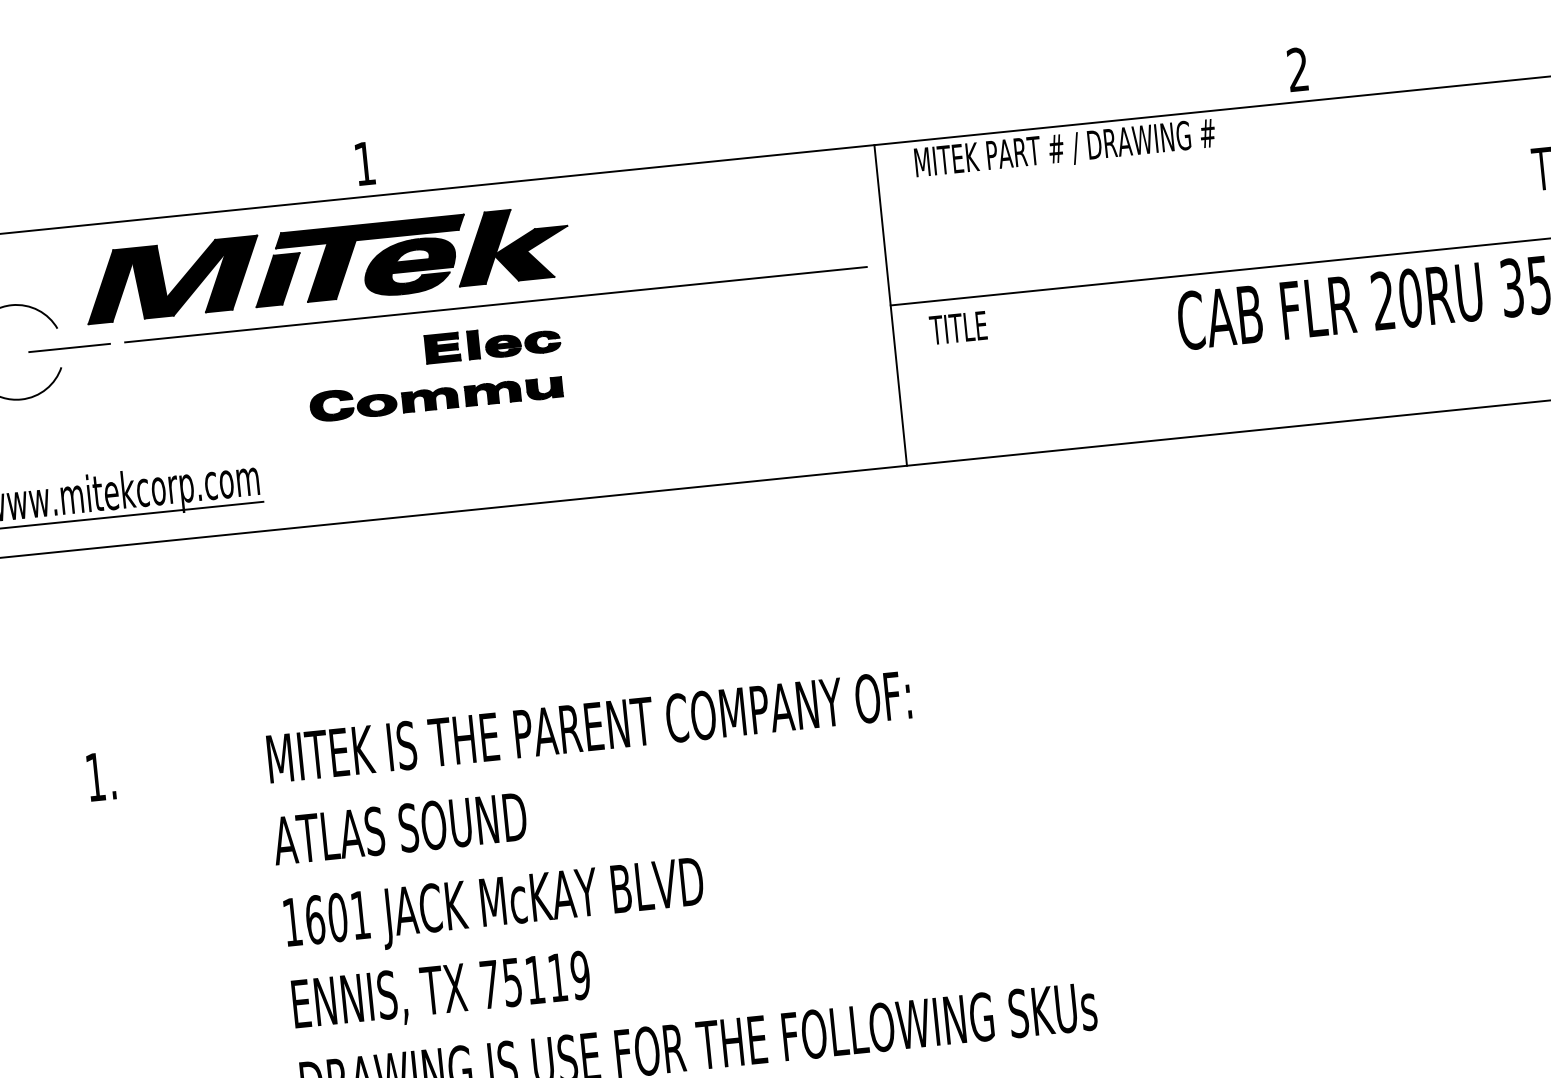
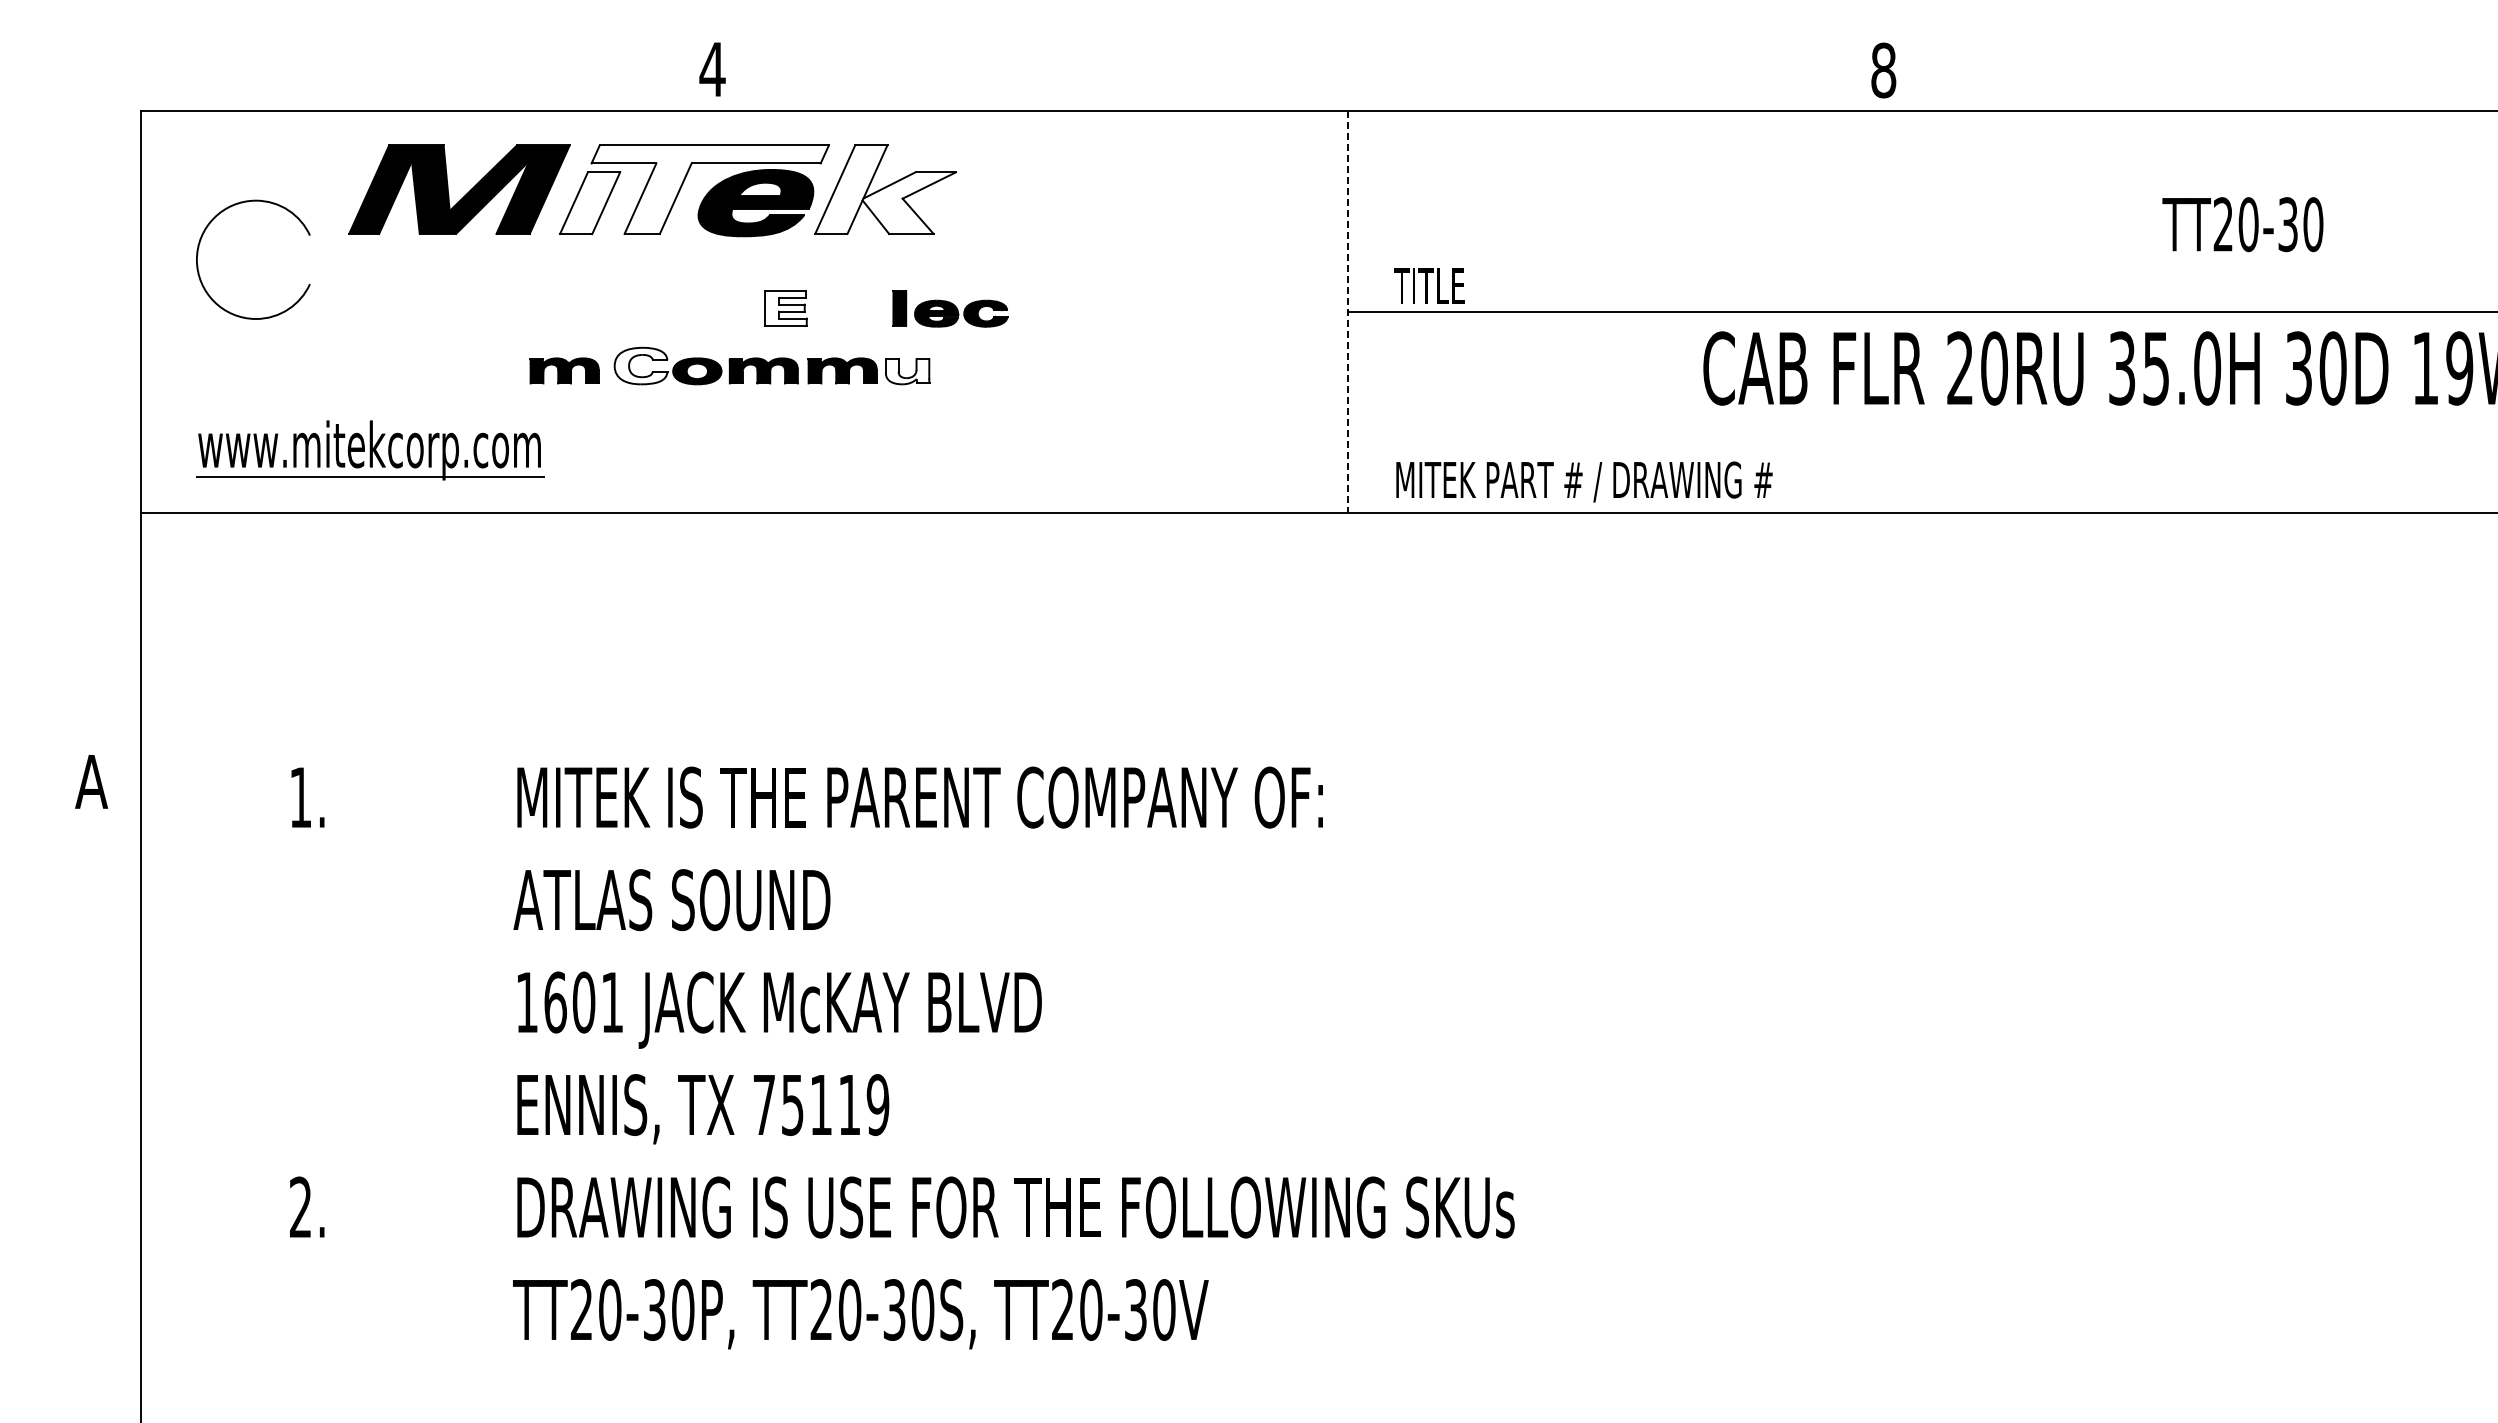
text: (1297, 69) -> (1883, 70), 2 -> 8
text: (1065, 148) -> (1584, 481), moved
text: (364, 163) -> (712, 69), 1 -> 4
fill: (512, 245) -> (885, 189), removed
fill: (372, 259) -> (709, 189), removed
fill: (278, 279) -> (590, 202), removed
line: (495, 305) -> (857, 261), removed
line: (890, 305) -> (1347, 312), solid -> dashed
text: (958, 327) -> (1429, 285), moved
part: (514, 341) -> (950, 308), moved
line: (69, 348) -> (322, 261), removed
fill: (442, 348) -> (785, 308), removed
fill: (544, 388) -> (907, 371), removed
fill: (331, 405) -> (640, 365), removed
part: (271, 415) -> (564, 370), added

